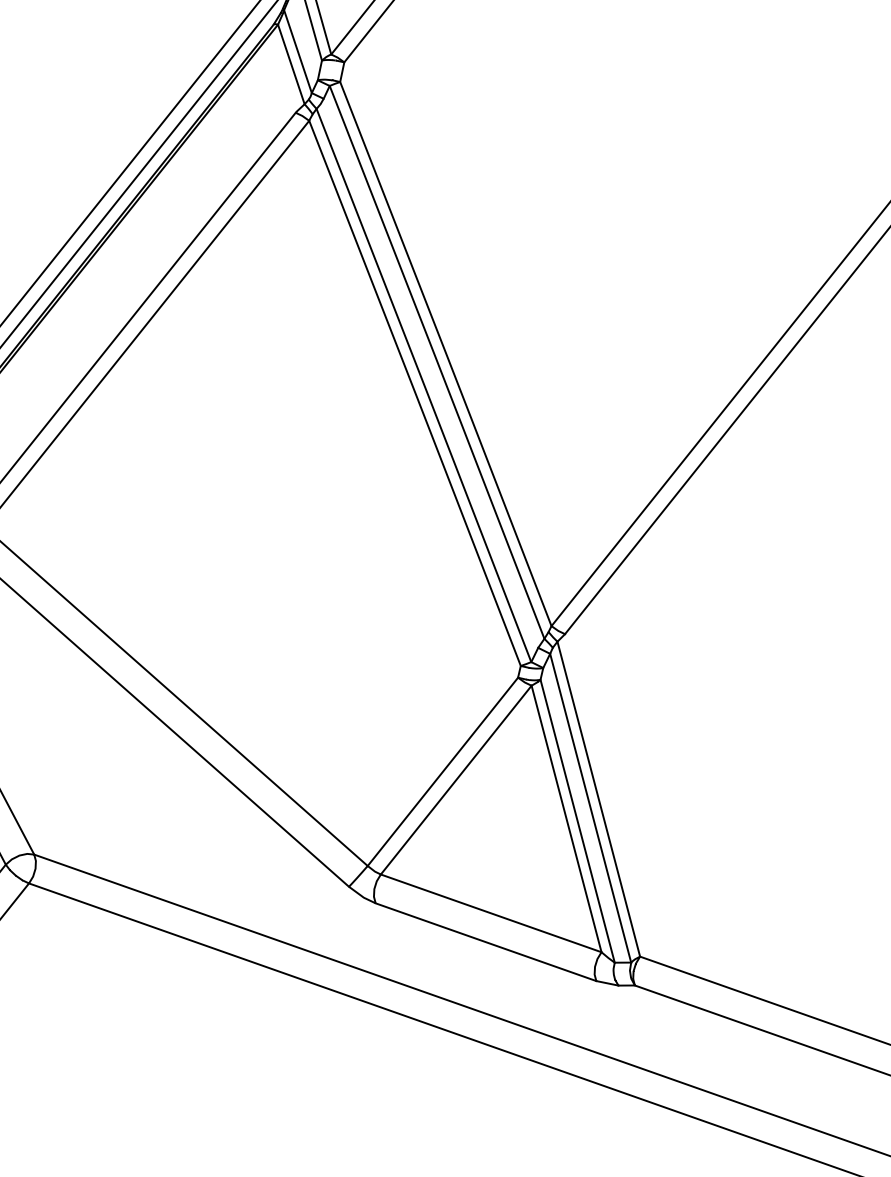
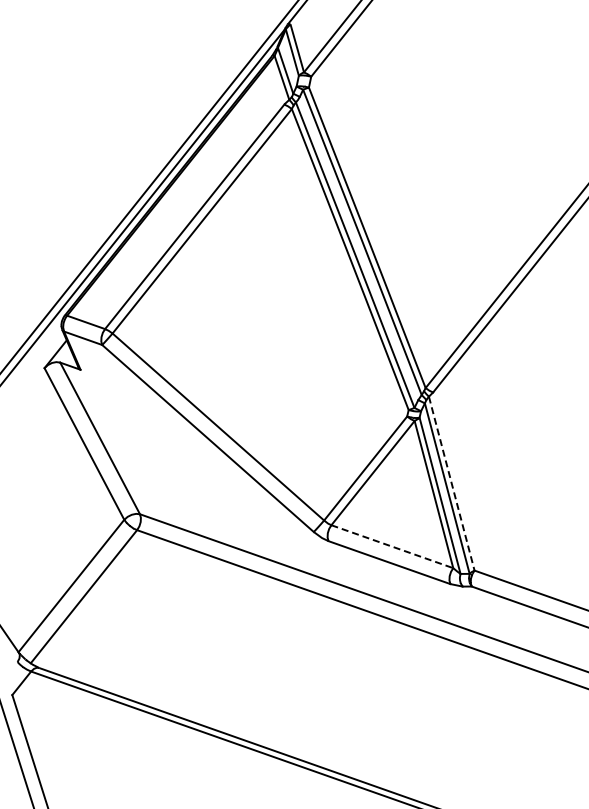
line: (598, 798) -> (451, 483), solid -> dashed
line: (491, 913) -> (392, 546), solid -> dashed

